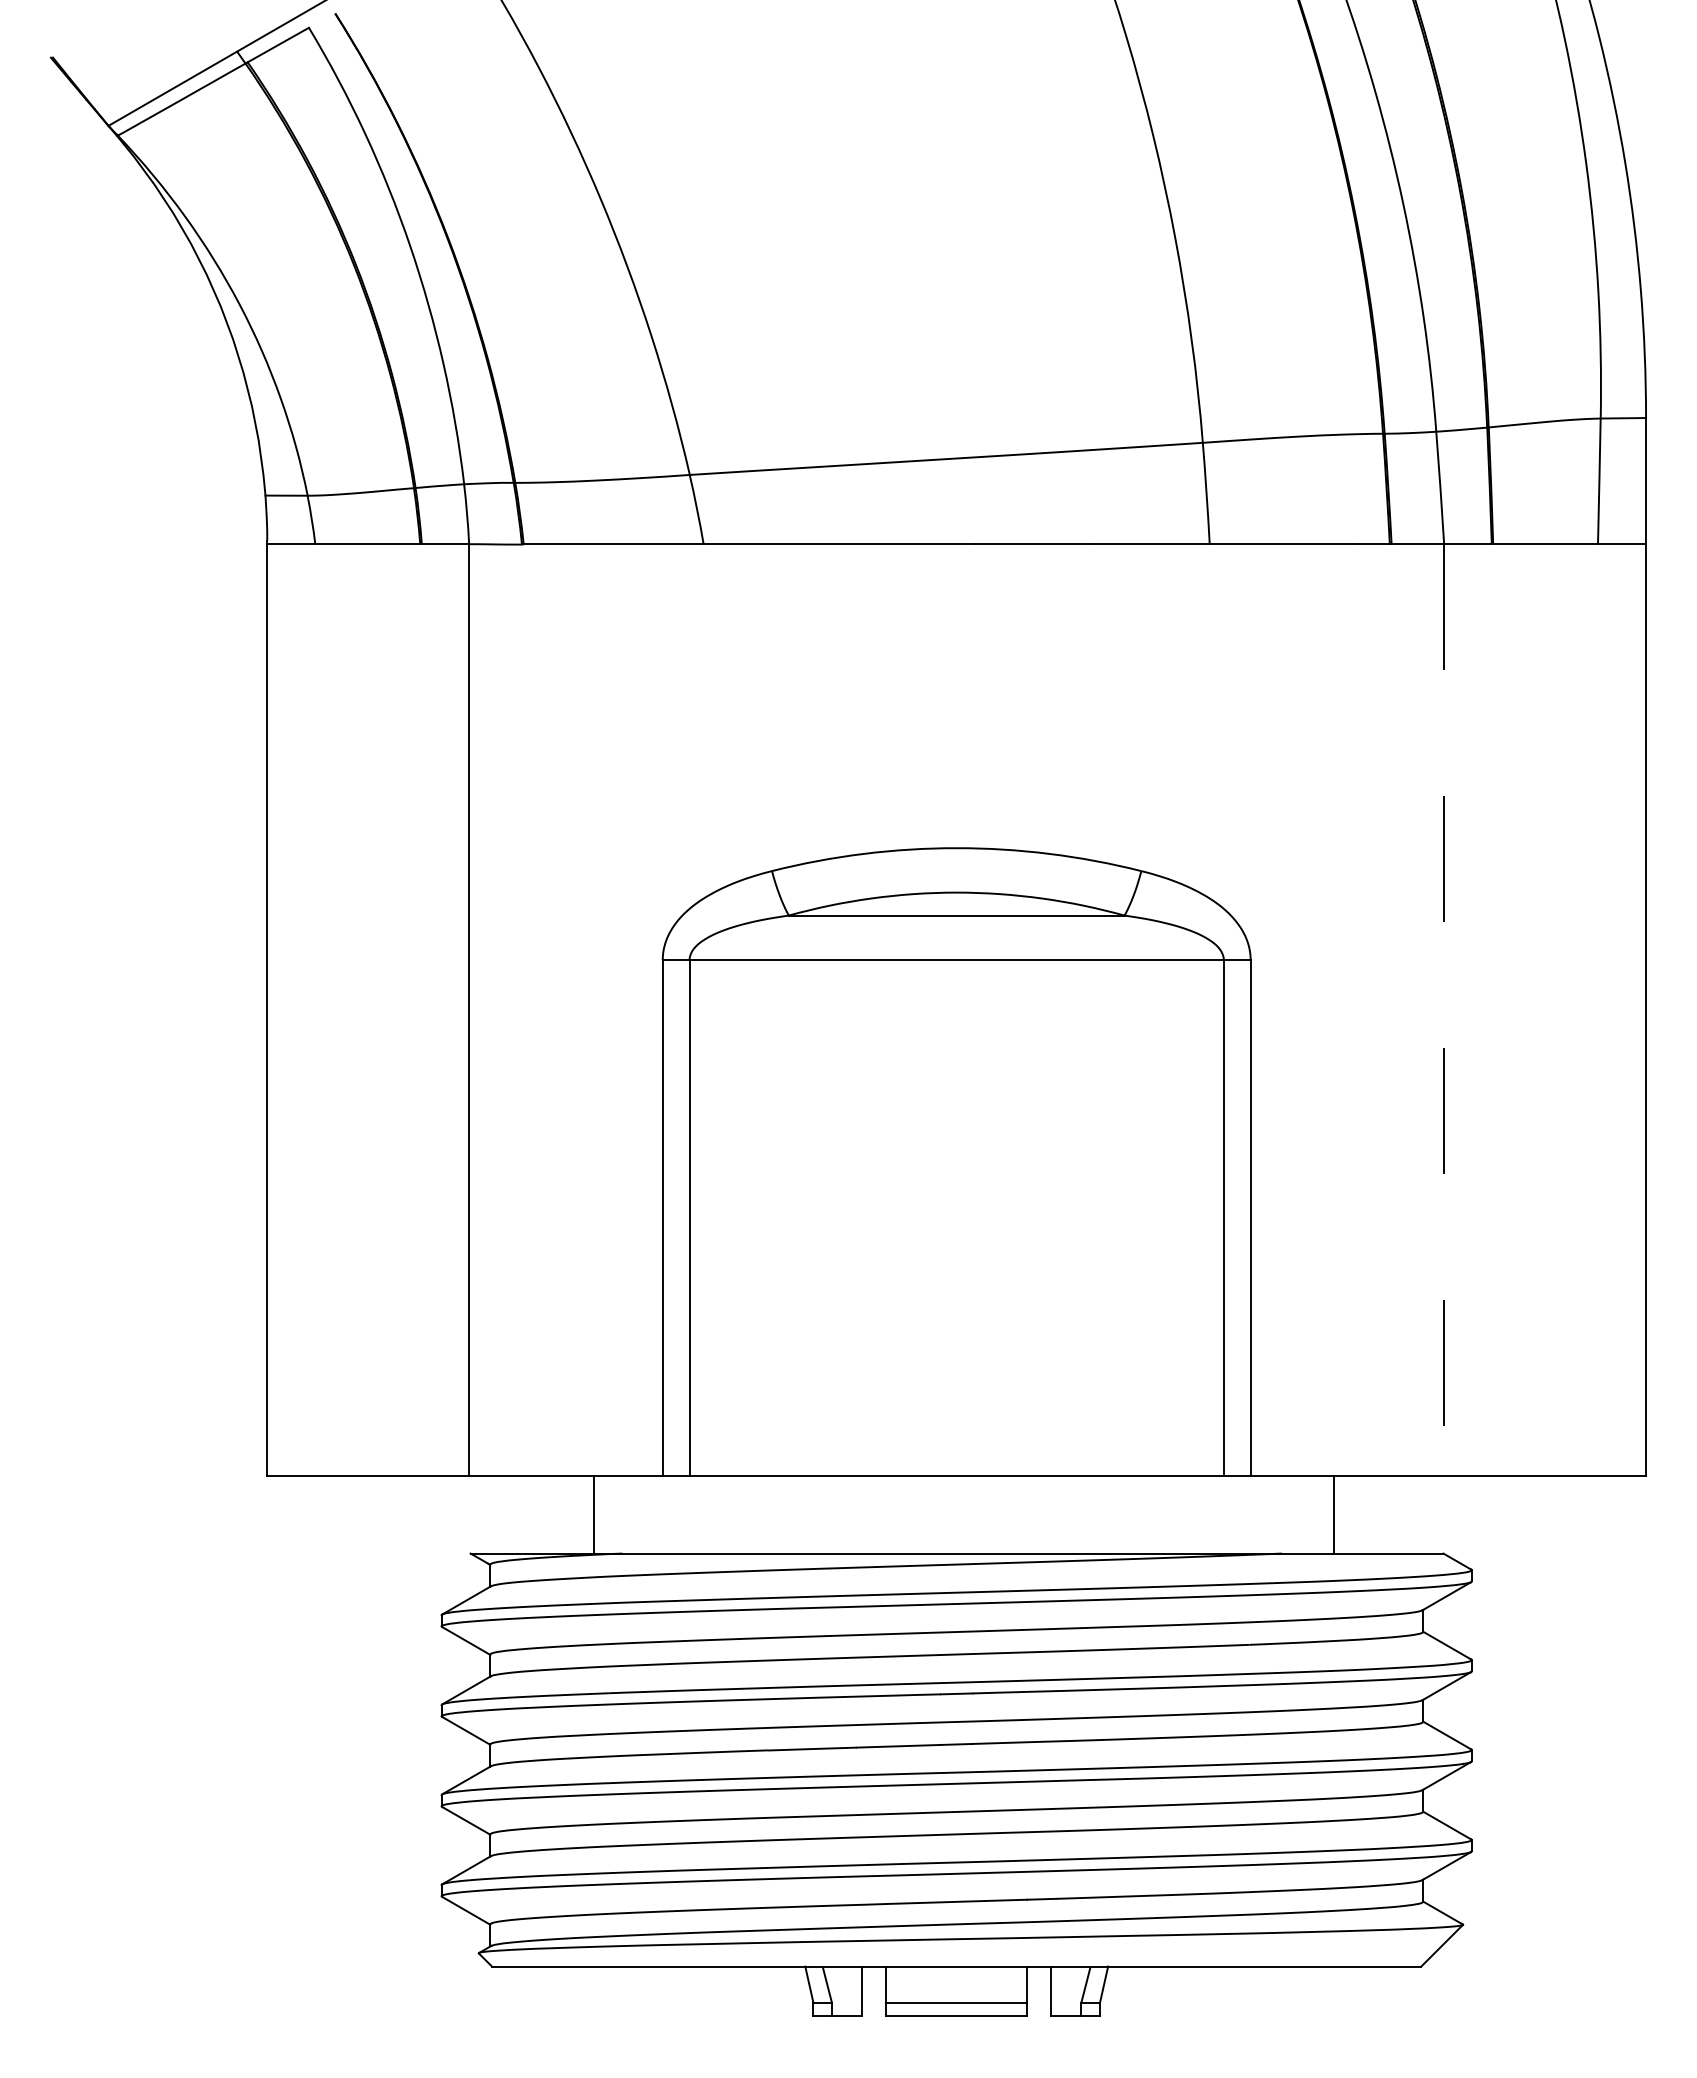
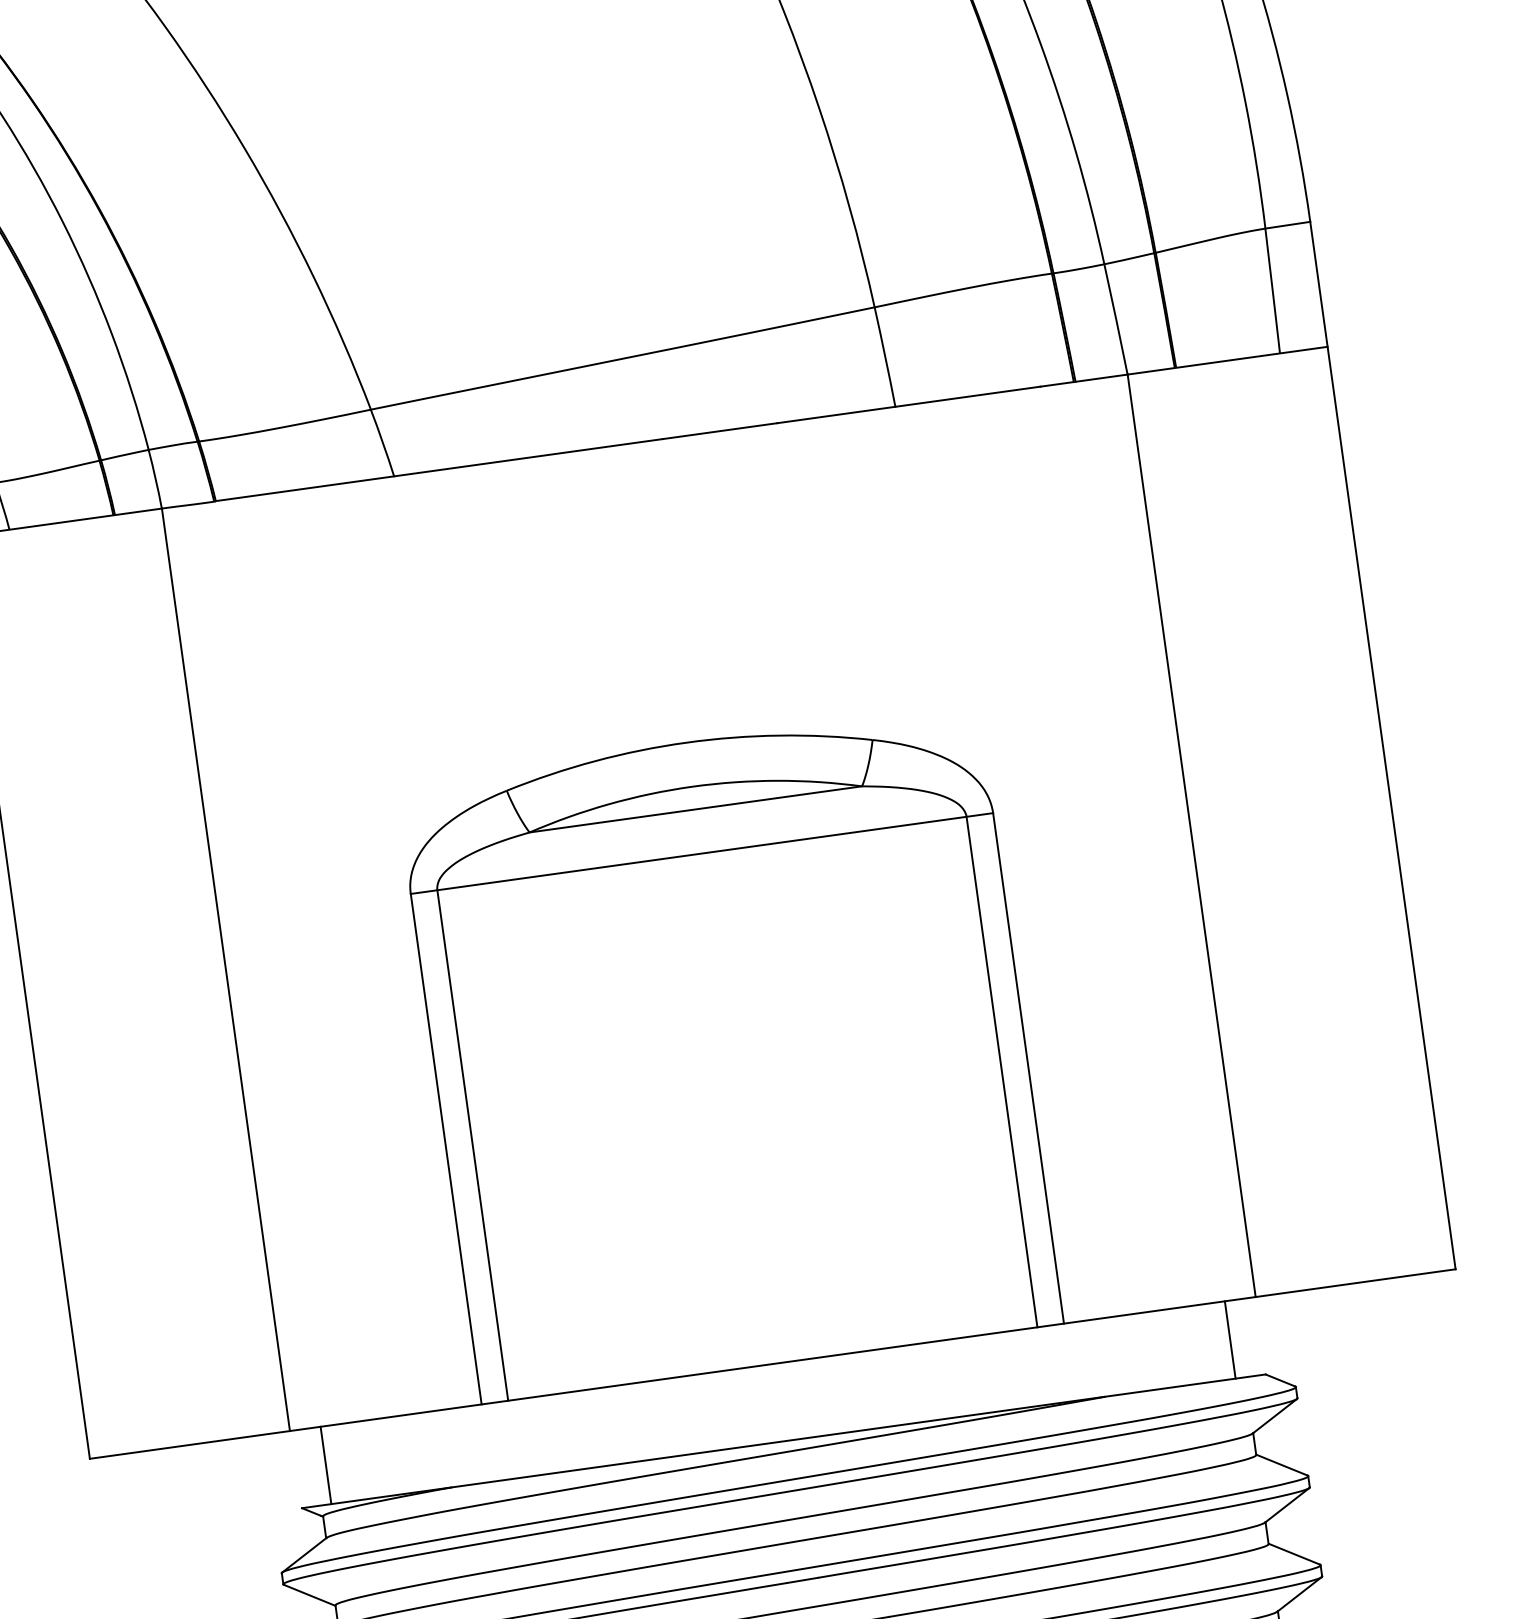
line: (1444, 1009) -> (1191, 835), dashed -> solid
line: (594, 1514) -> (326, 1465), moved
line: (1334, 1514) -> (1230, 1339), moved

